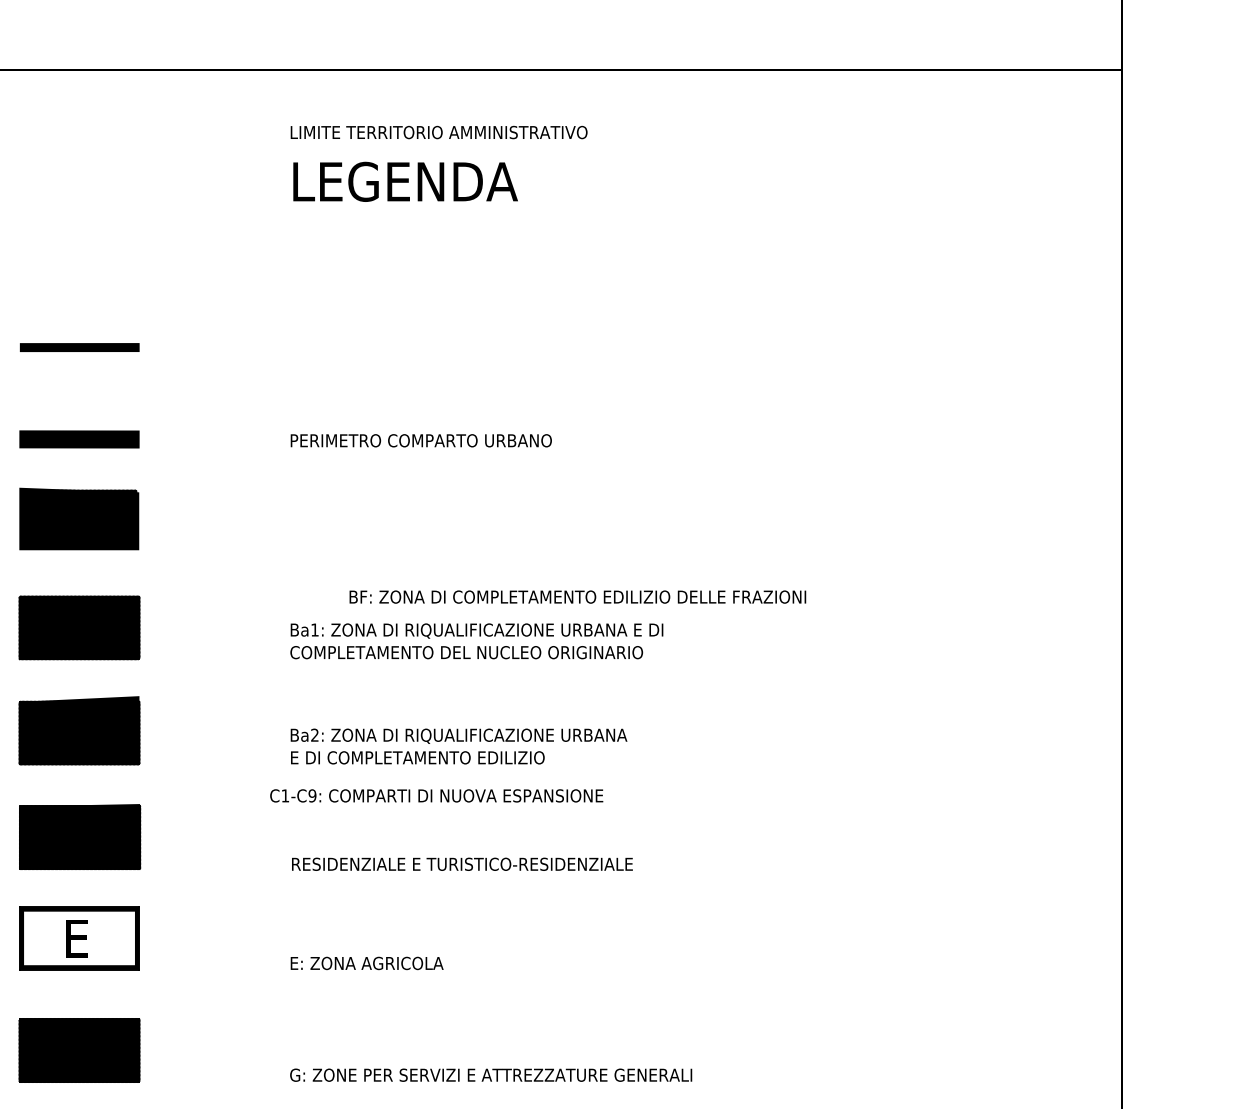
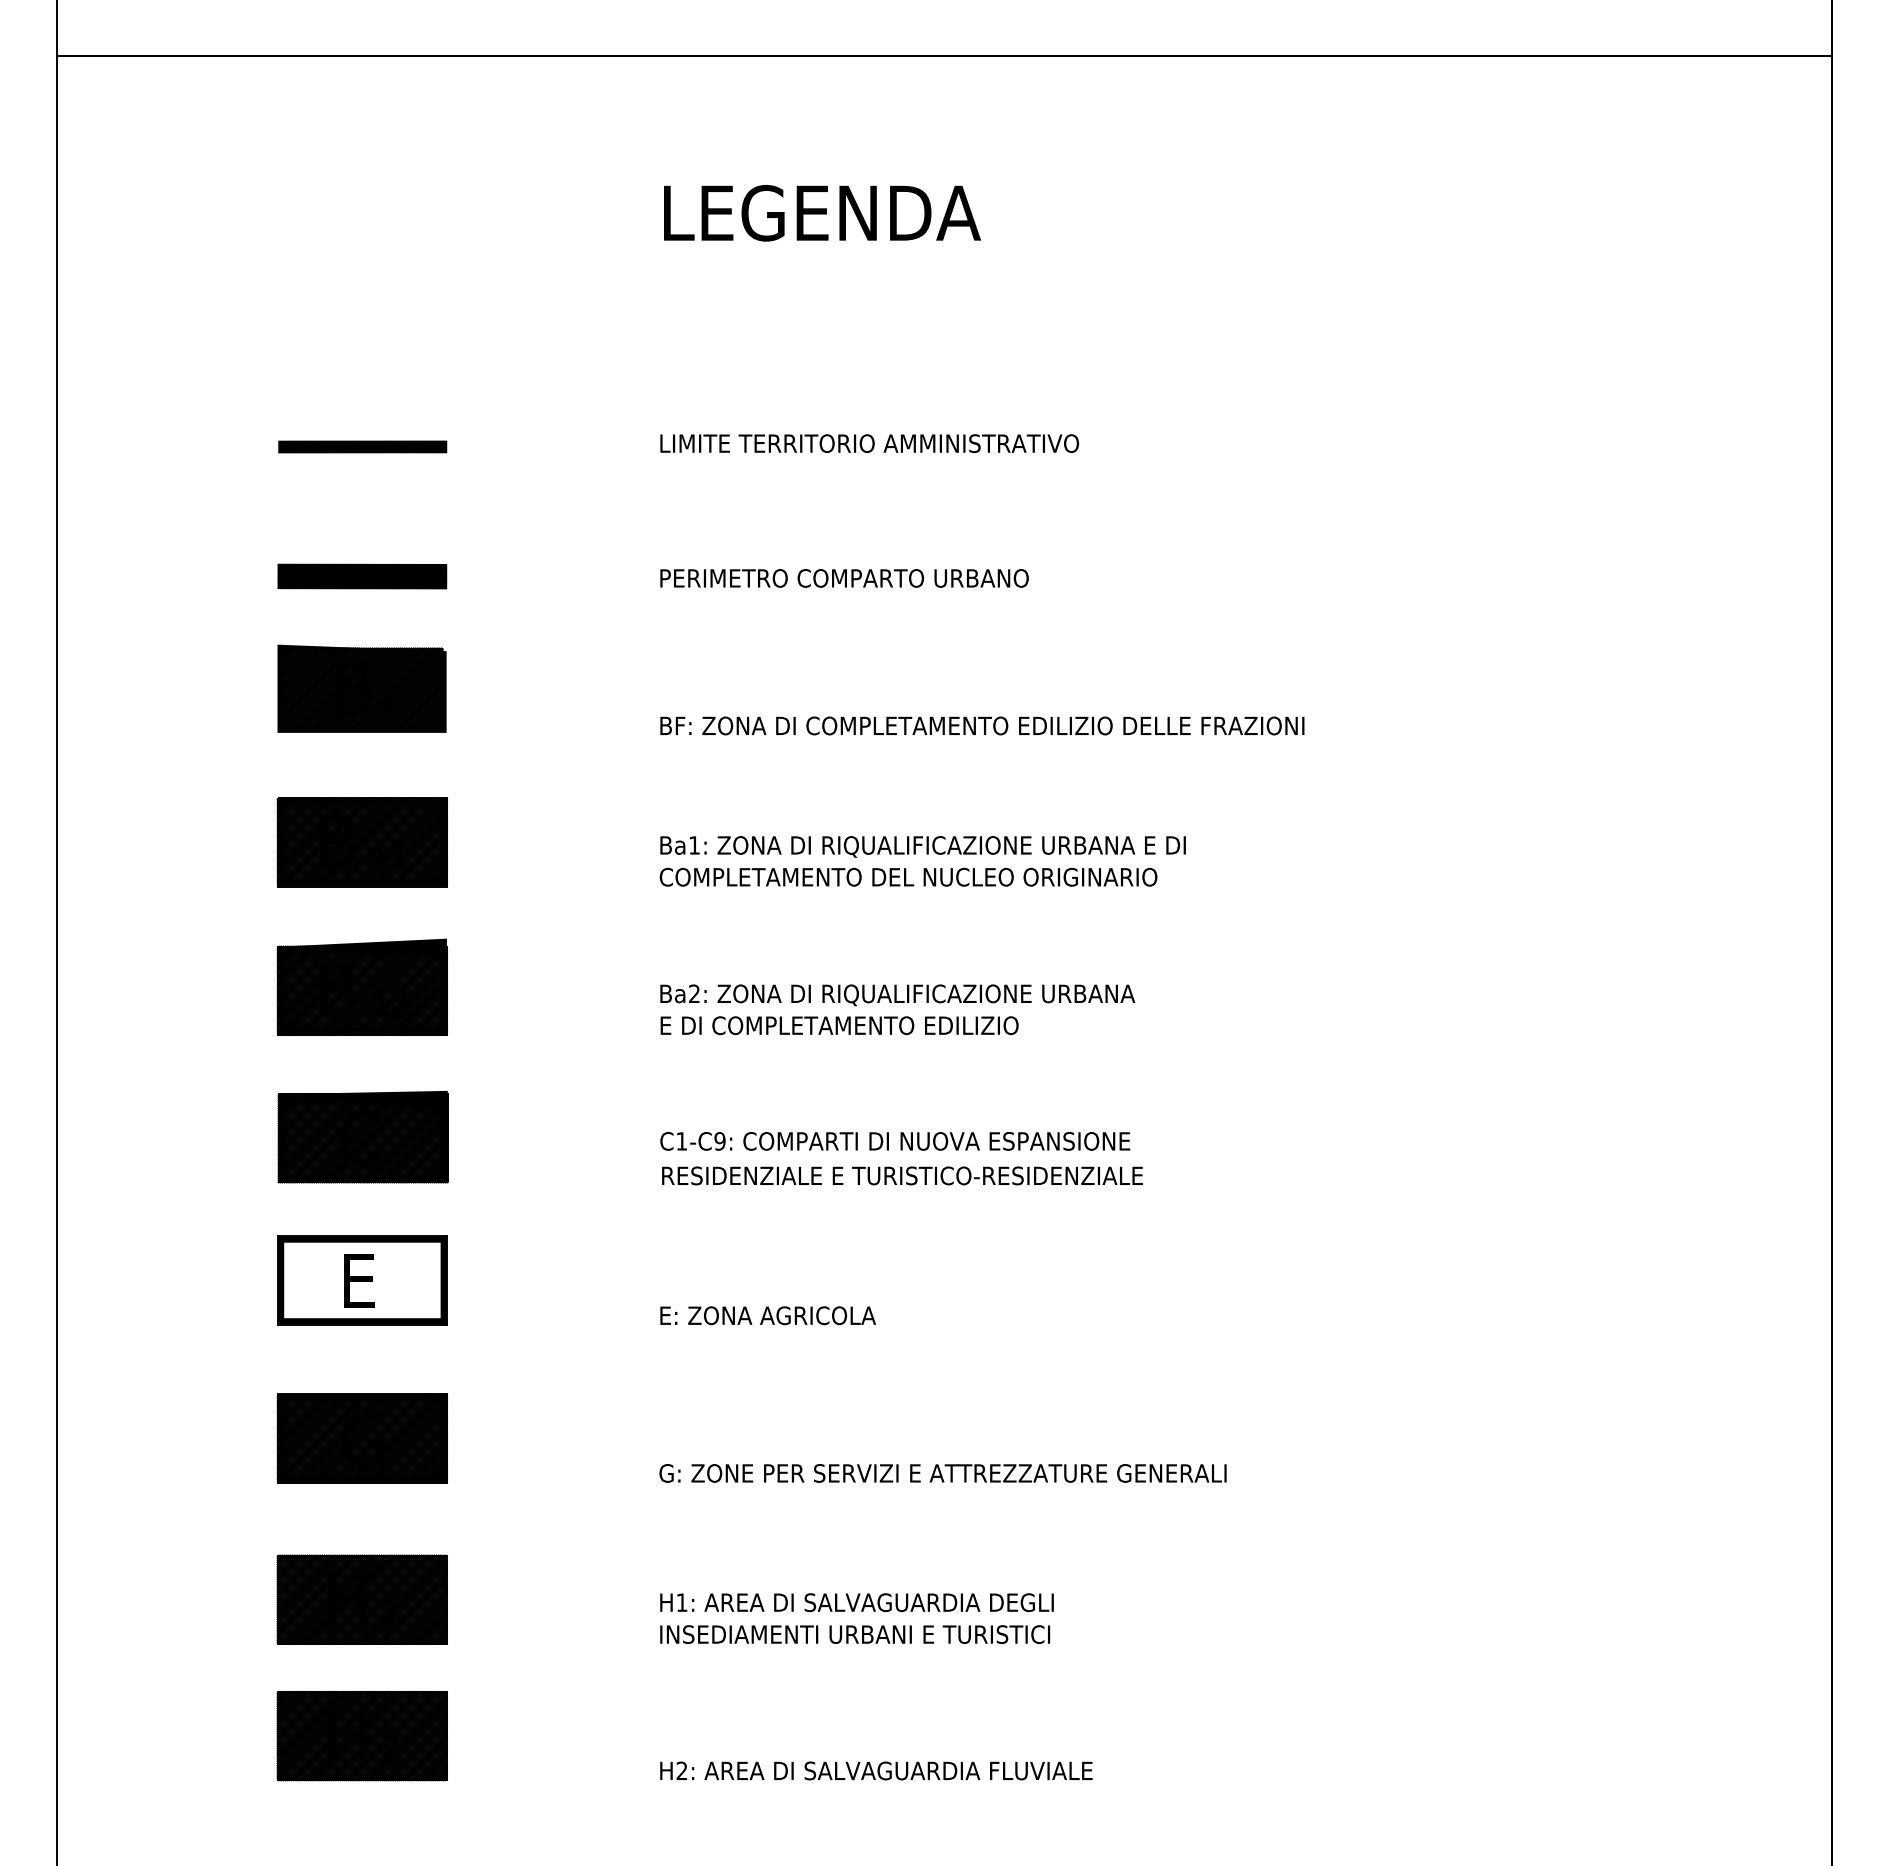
text: (439, 132) -> (869, 443), moved
text: (577, 596) -> (982, 725), moved
text: (436, 795) -> (895, 1141), moved

